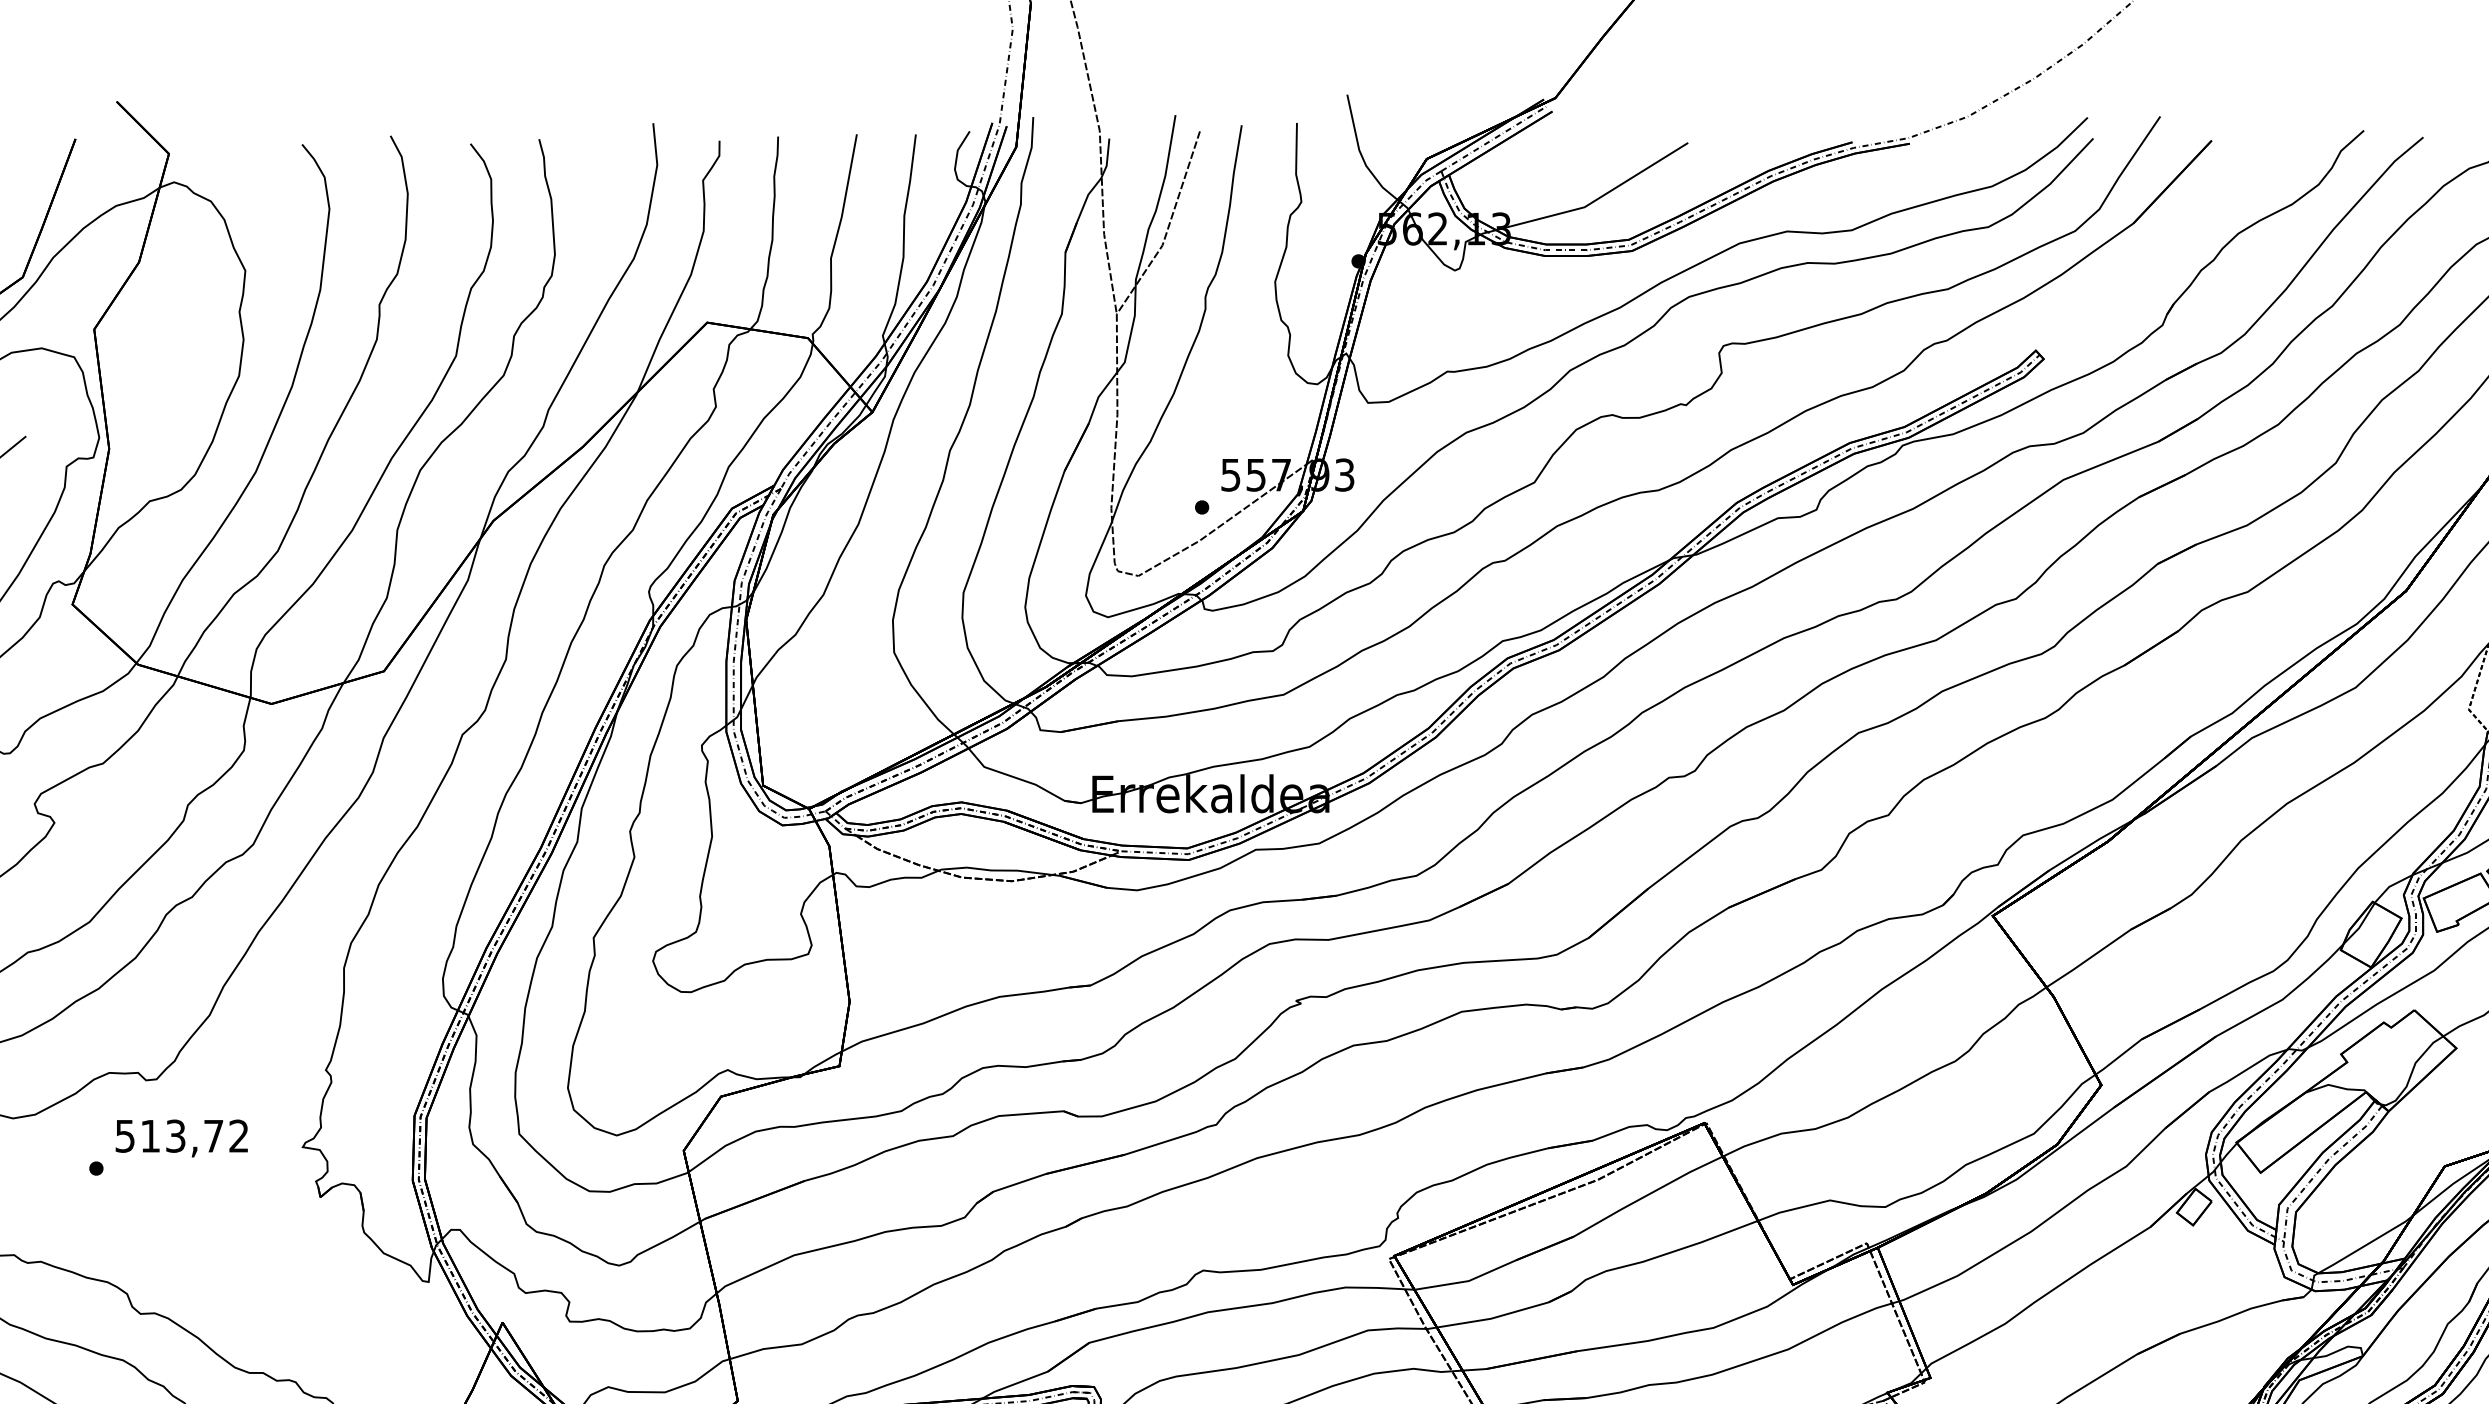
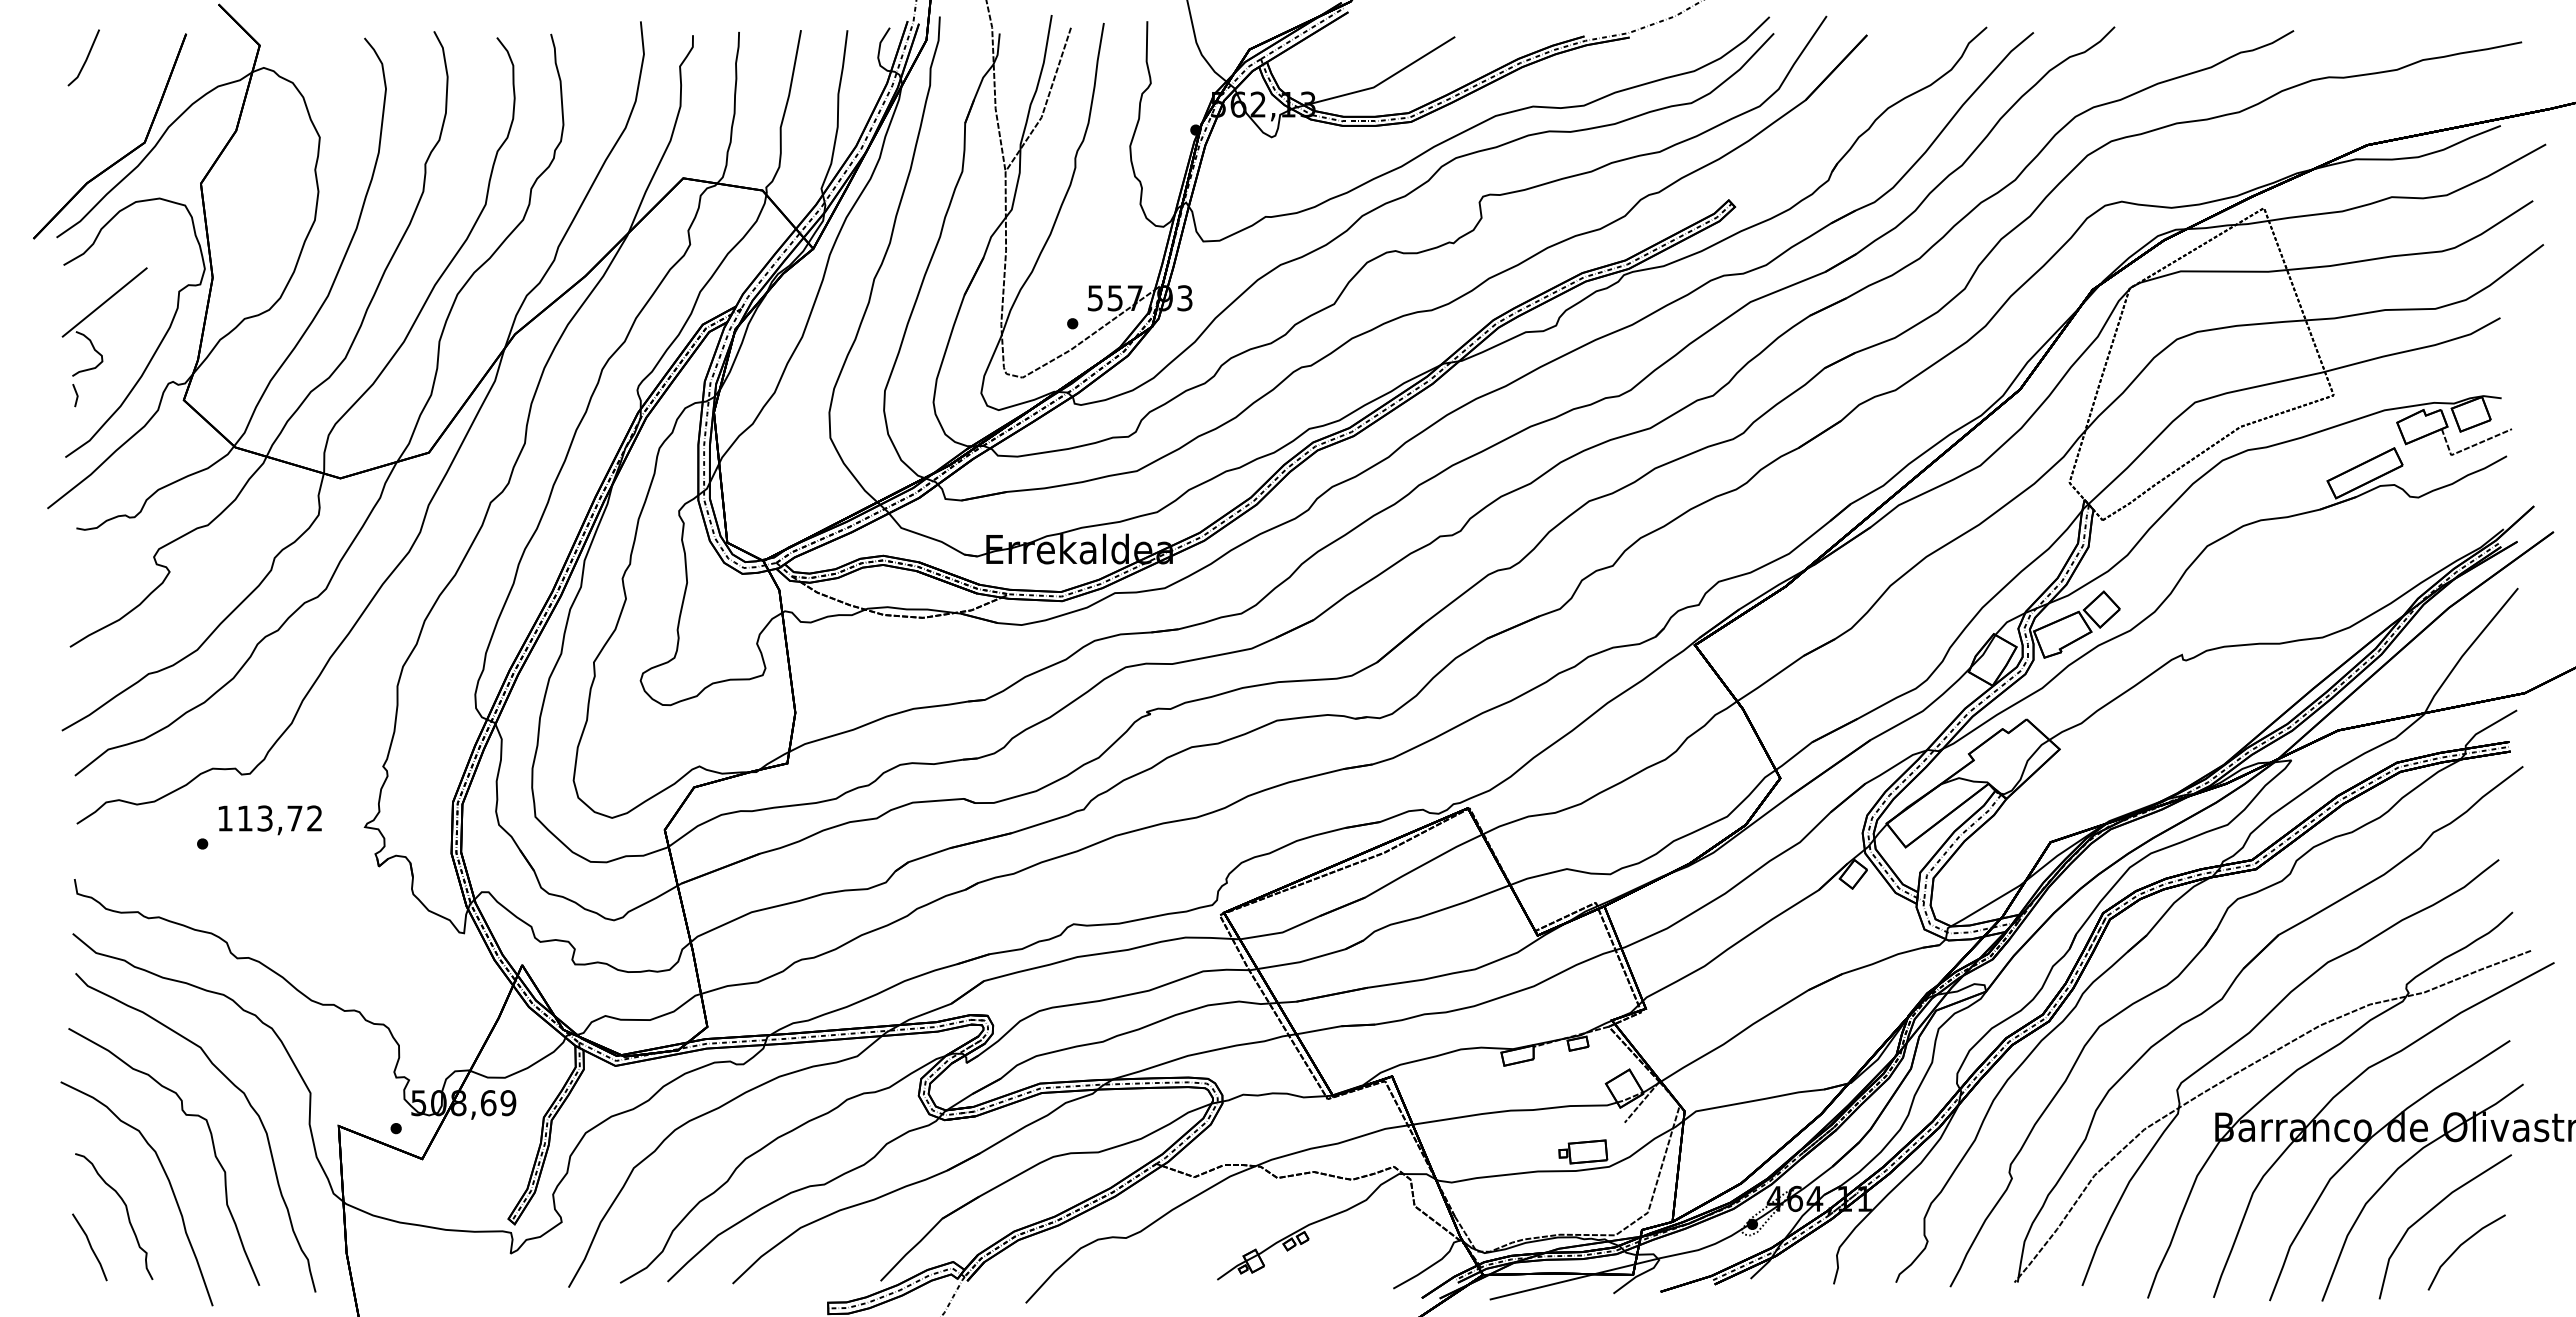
text: (124, 1136) -> (224, 818), 513,72 -> 113,72

